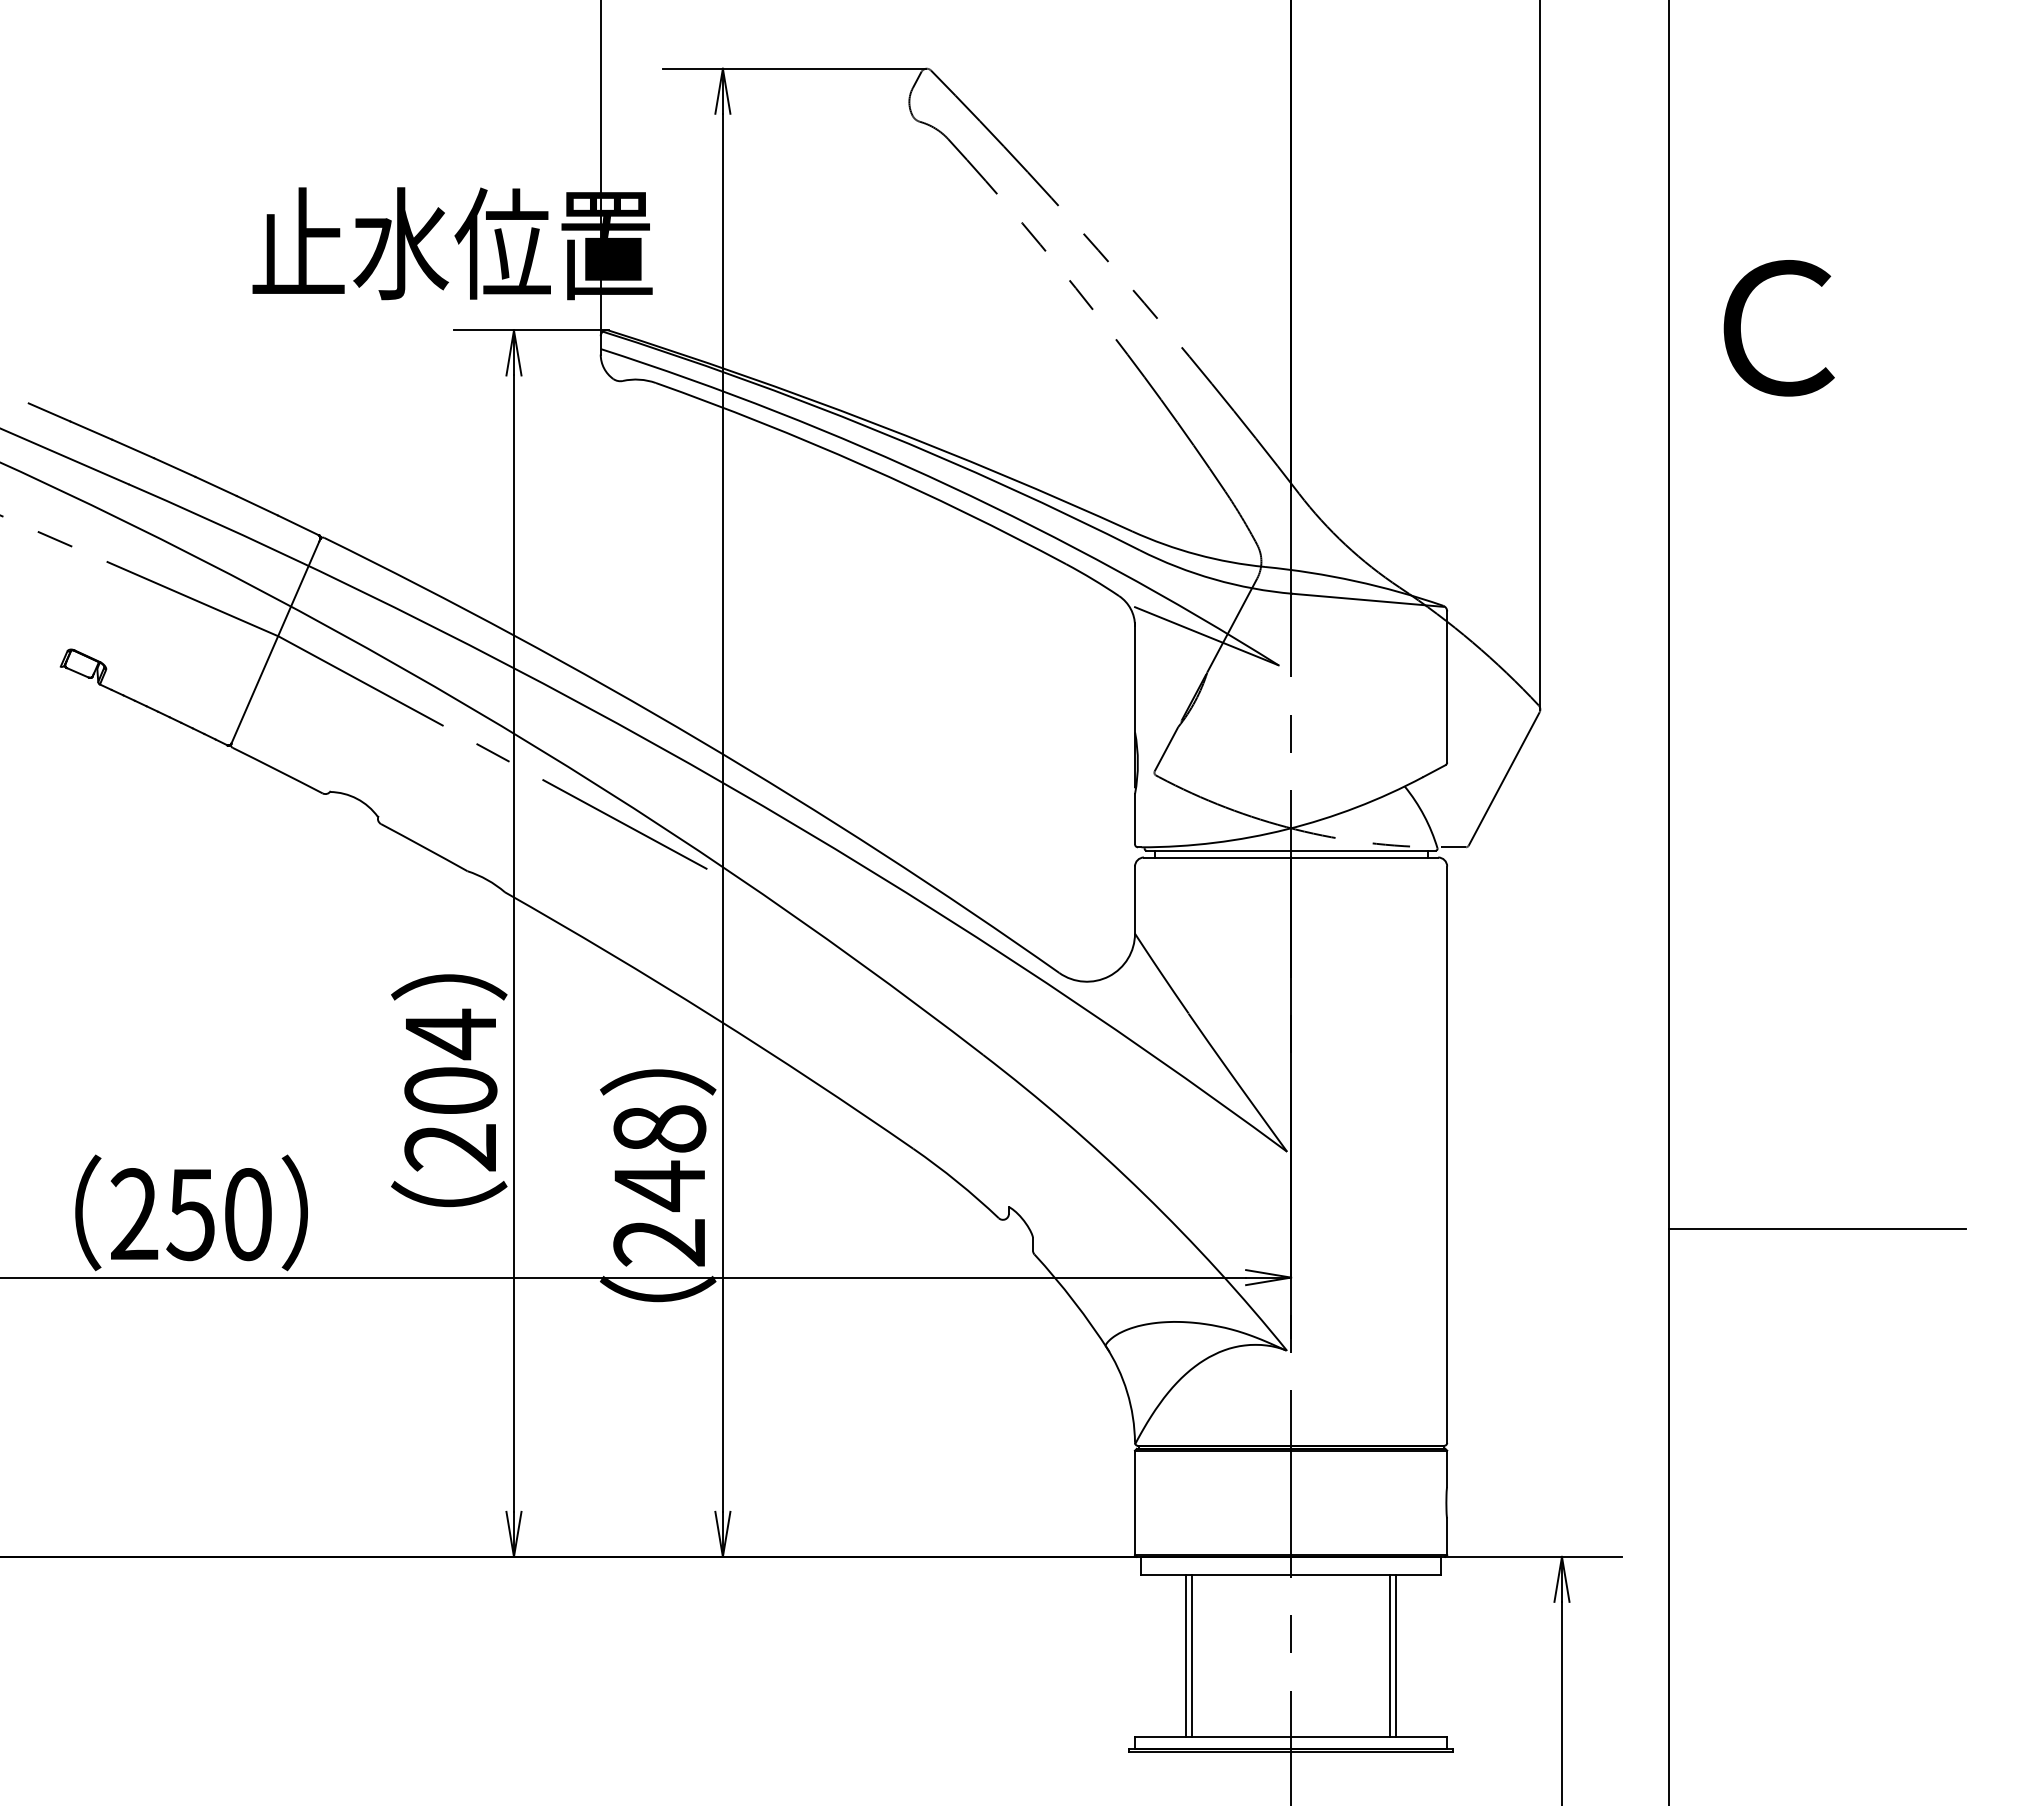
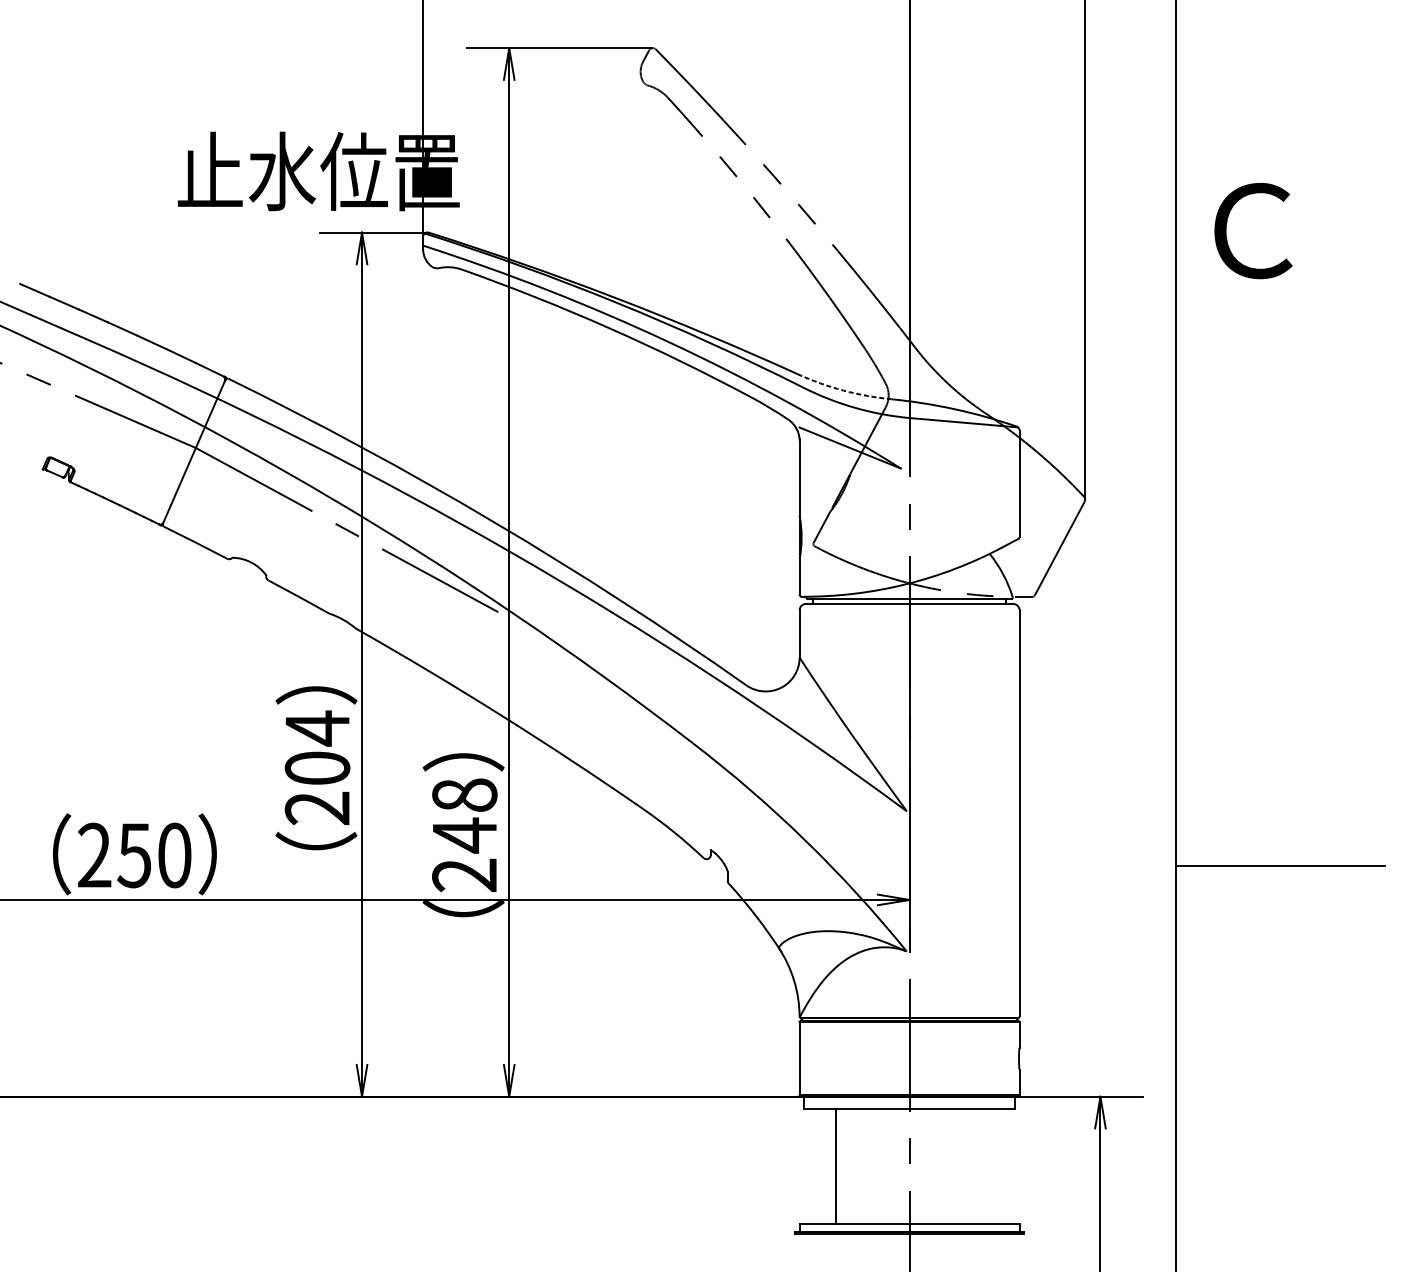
arc: (1197, 554) -> (843, 390), solid -> dashed
line: (1192, 1655) -> (840, 1166), removed
line: (1390, 1655) -> (979, 1166), removed
line: (1396, 1655) -> (983, 1166), removed

